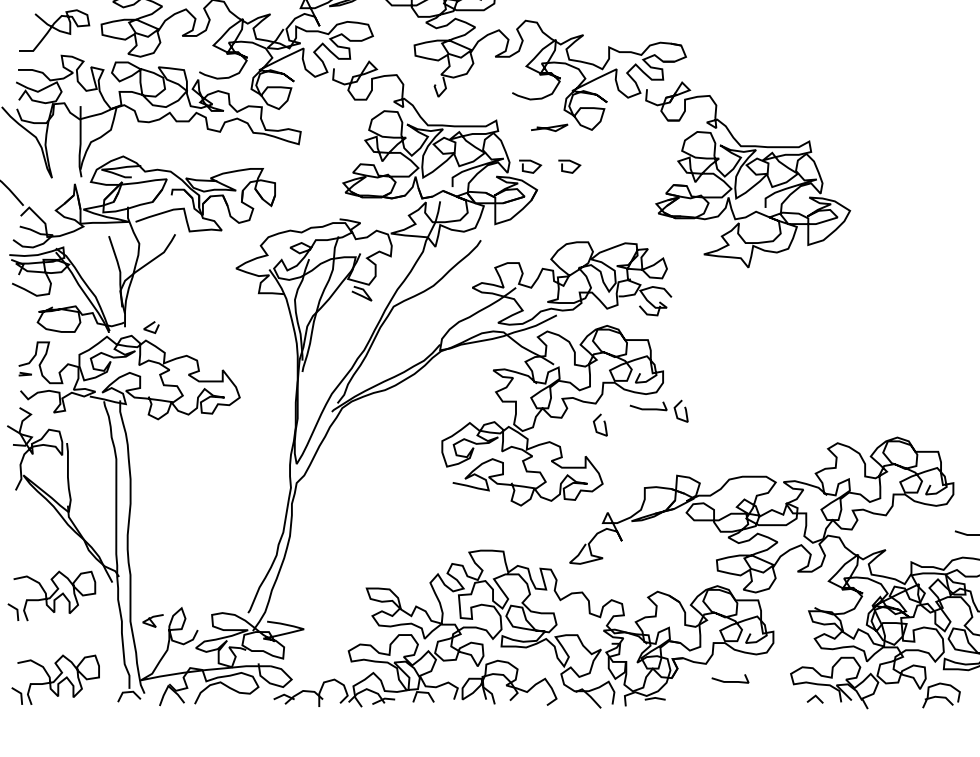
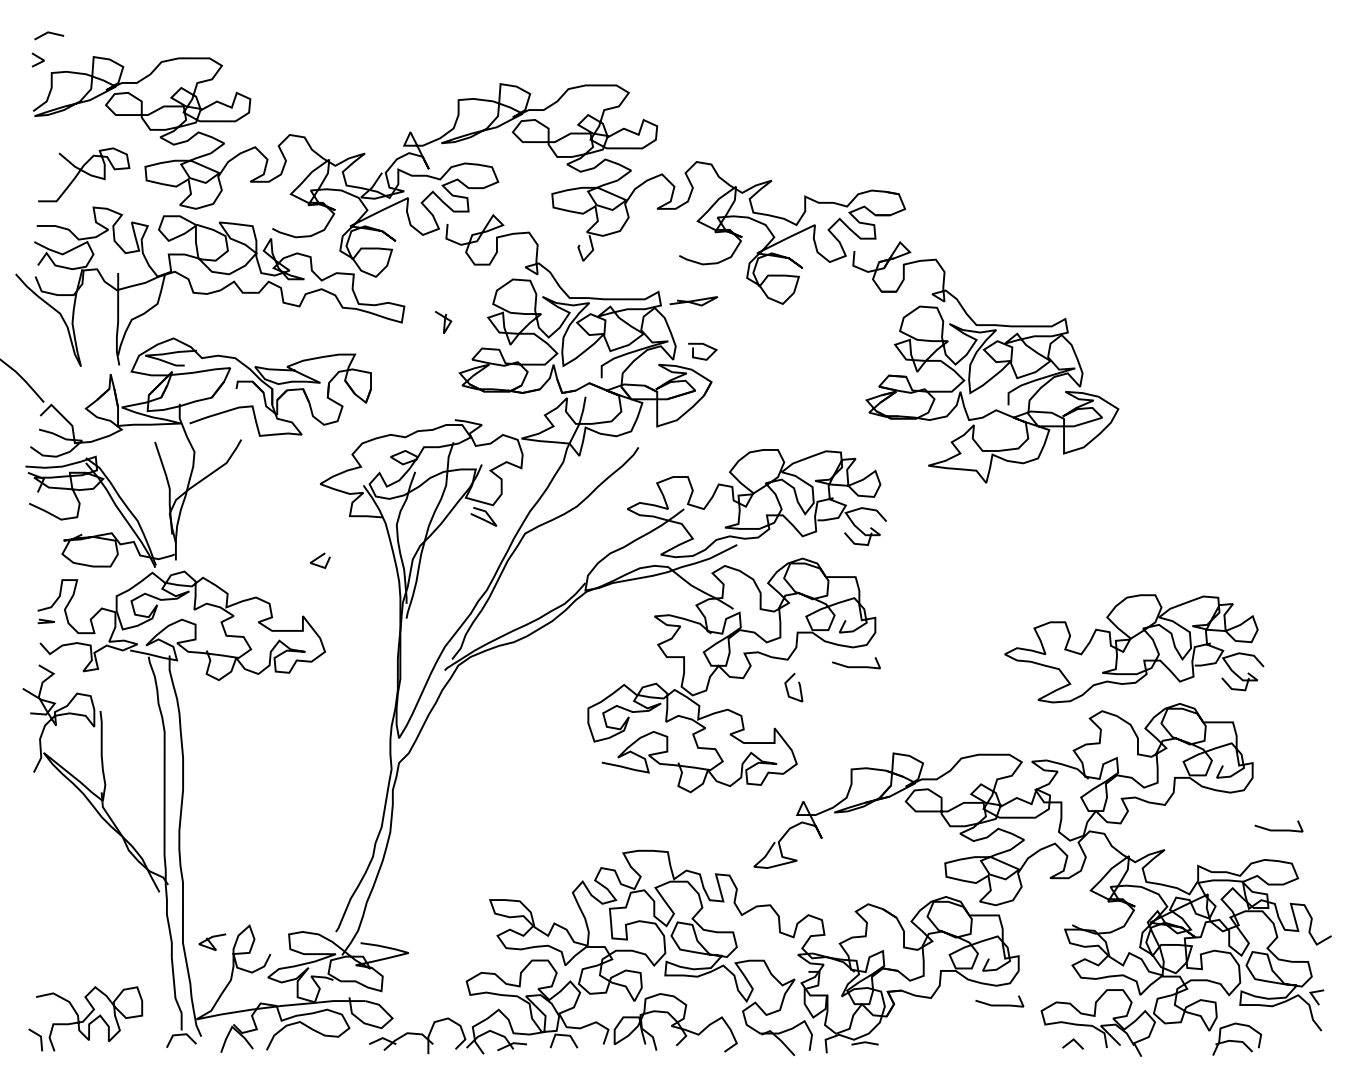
curve: (549, 128) -> (693, 301), moved
line: (330, 144) -> (443, 322), added
curve: (570, 161) -> (754, 345), removed
line: (150, 325) -> (319, 558), moved
part: (862, 395) -> (1134, 648), added
curve: (684, 408) -> (903, 666), removed
part: (51, 595) -> (80, 909), removed
line: (730, 681) -> (999, 1004), moved

